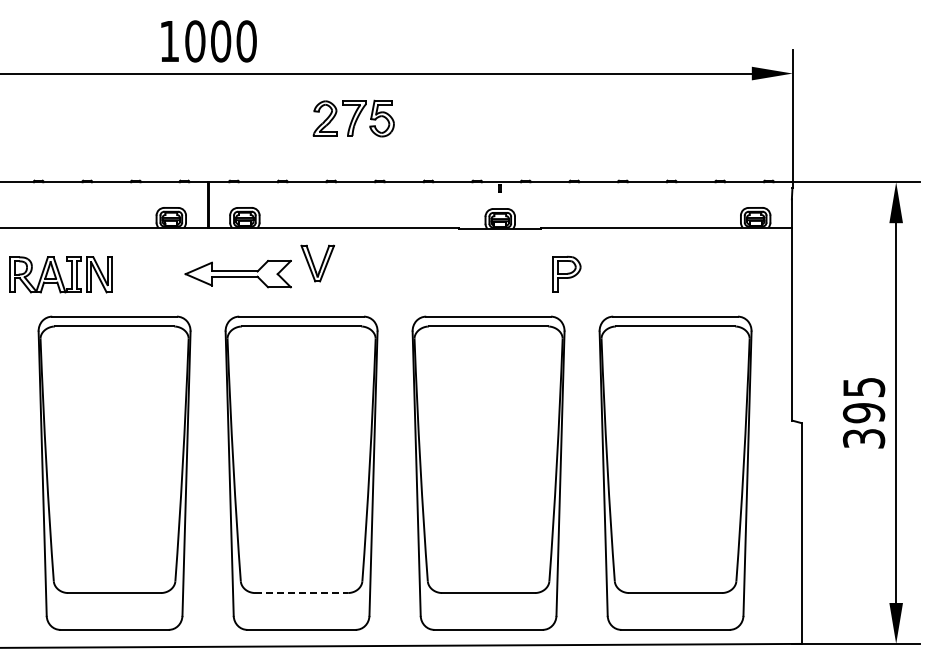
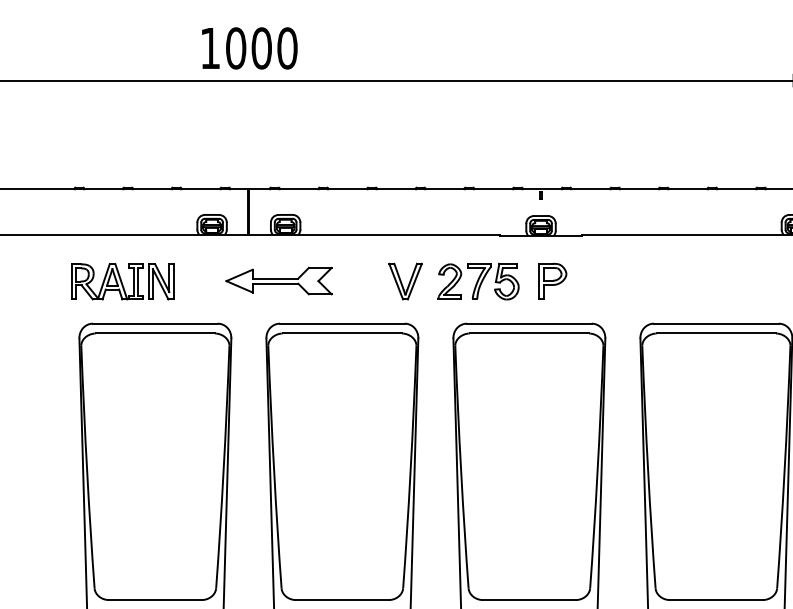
part: (353, 118) -> (478, 281), moved
part: (317, 263) -> (405, 281), moved
part: (566, 273) -> (552, 280), moved
part: (60, 274) -> (122, 281), moved
line: (301, 593) -> (342, 600), dashed -> solid

